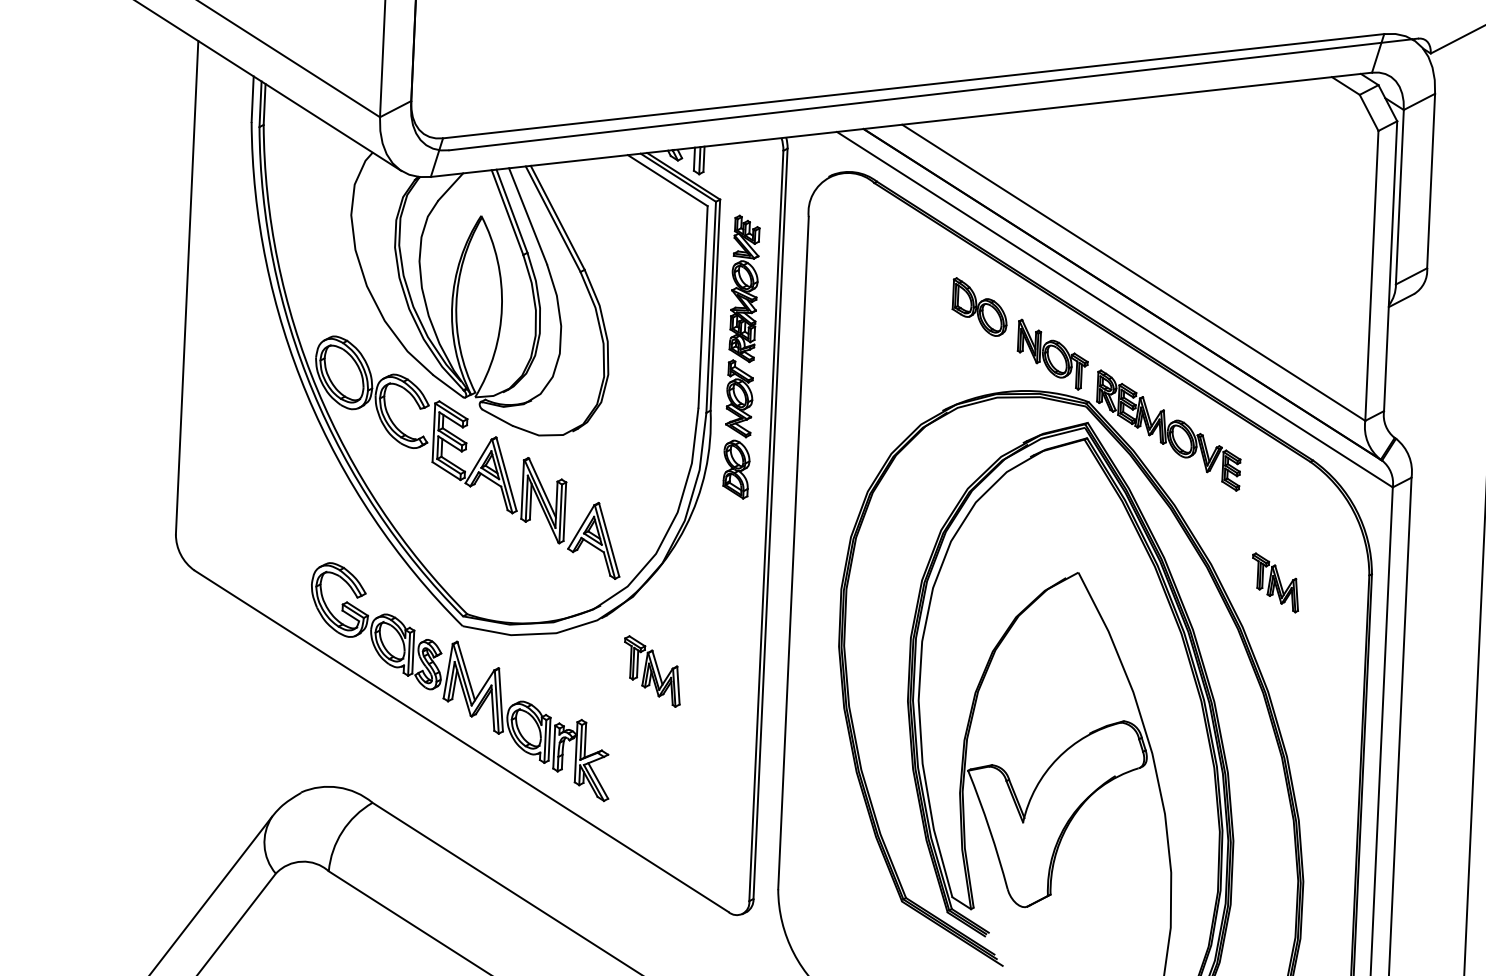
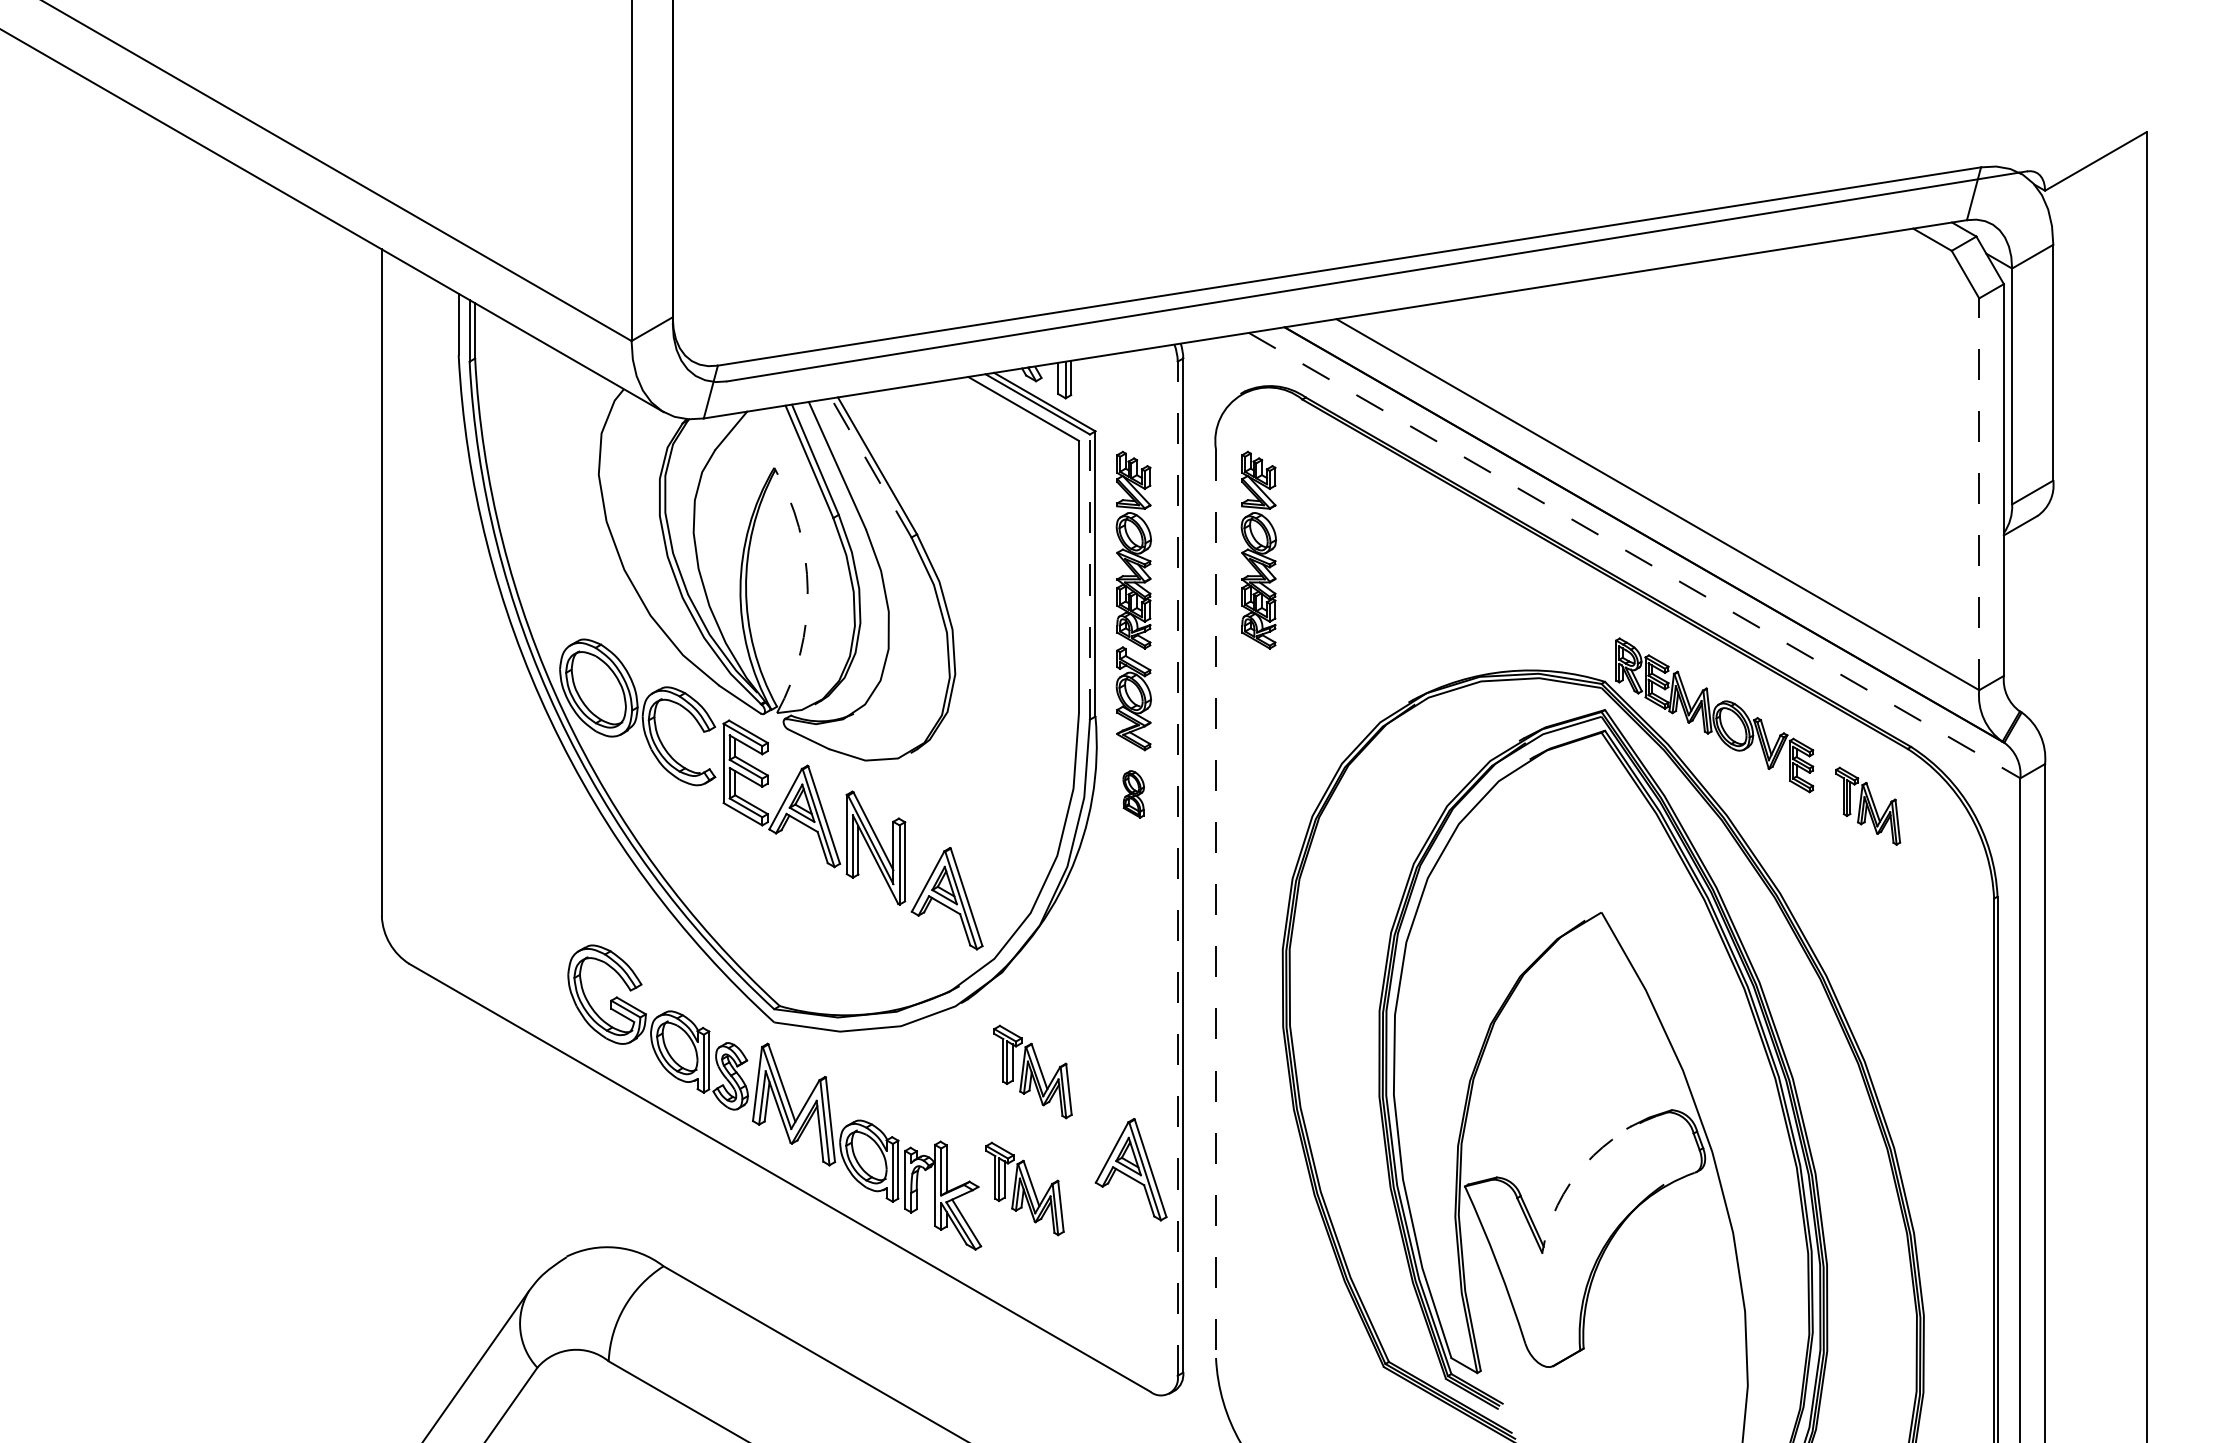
line: (553, 218) -> (871, 467), solid -> dashed
line: (1372, 276) -> (1979, 494), solid -> dashed
part: (836, 292) -> (1258, 549), added
arc: (501, 307) -> (807, 590), solid -> dashed
line: (710, 307) -> (1089, 577), solid -> dashed
part: (979, 307) -> (1452, 560), removed
line: (1115, 309) -> (1635, 555), solid -> dashed
part: (1052, 354) -> (1553, 620), removed
part: (736, 469) -> (1133, 794), size x0.6
line: (766, 525) -> (1177, 868), solid -> dashed
line: (793, 553) -> (1216, 904), solid -> dashed
part: (1275, 582) -> (1868, 805), moved
part: (721, 746) -> (1130, 1169), added
part: (642, 757) -> (1024, 1188), added
arc: (1058, 758) -> (1585, 1164), solid -> dashed

